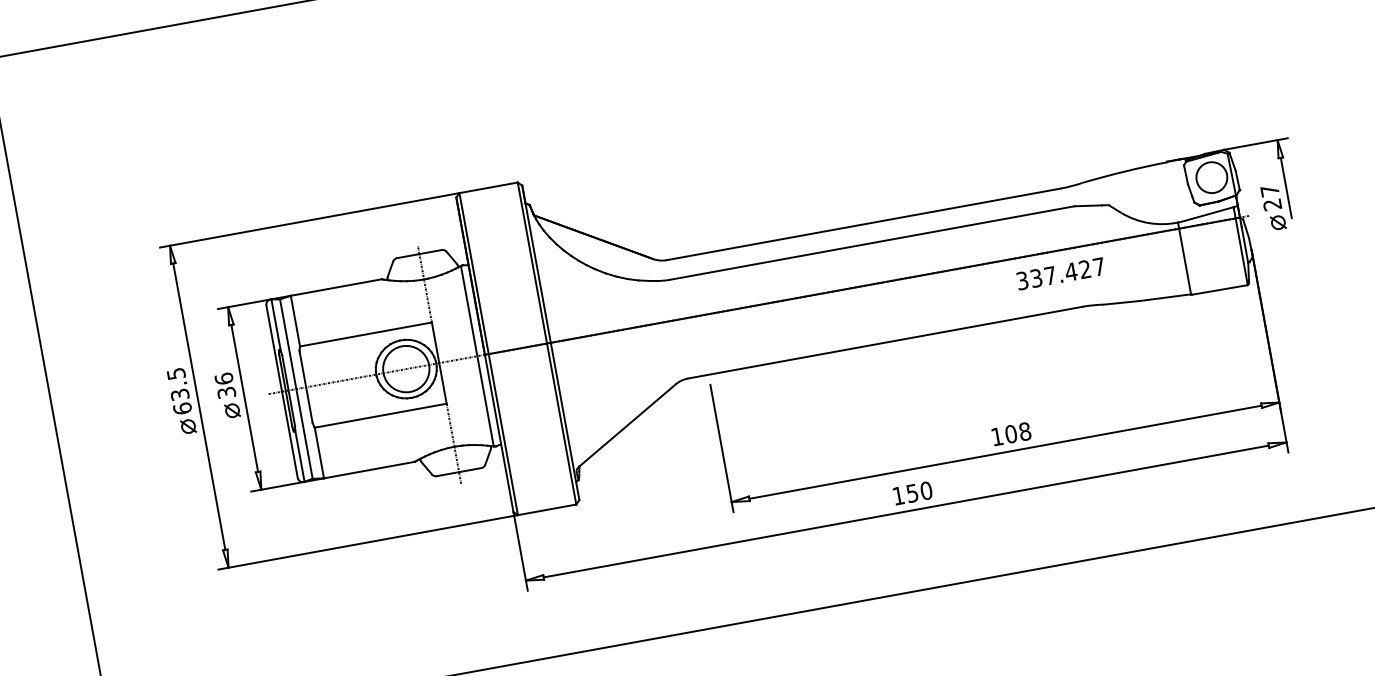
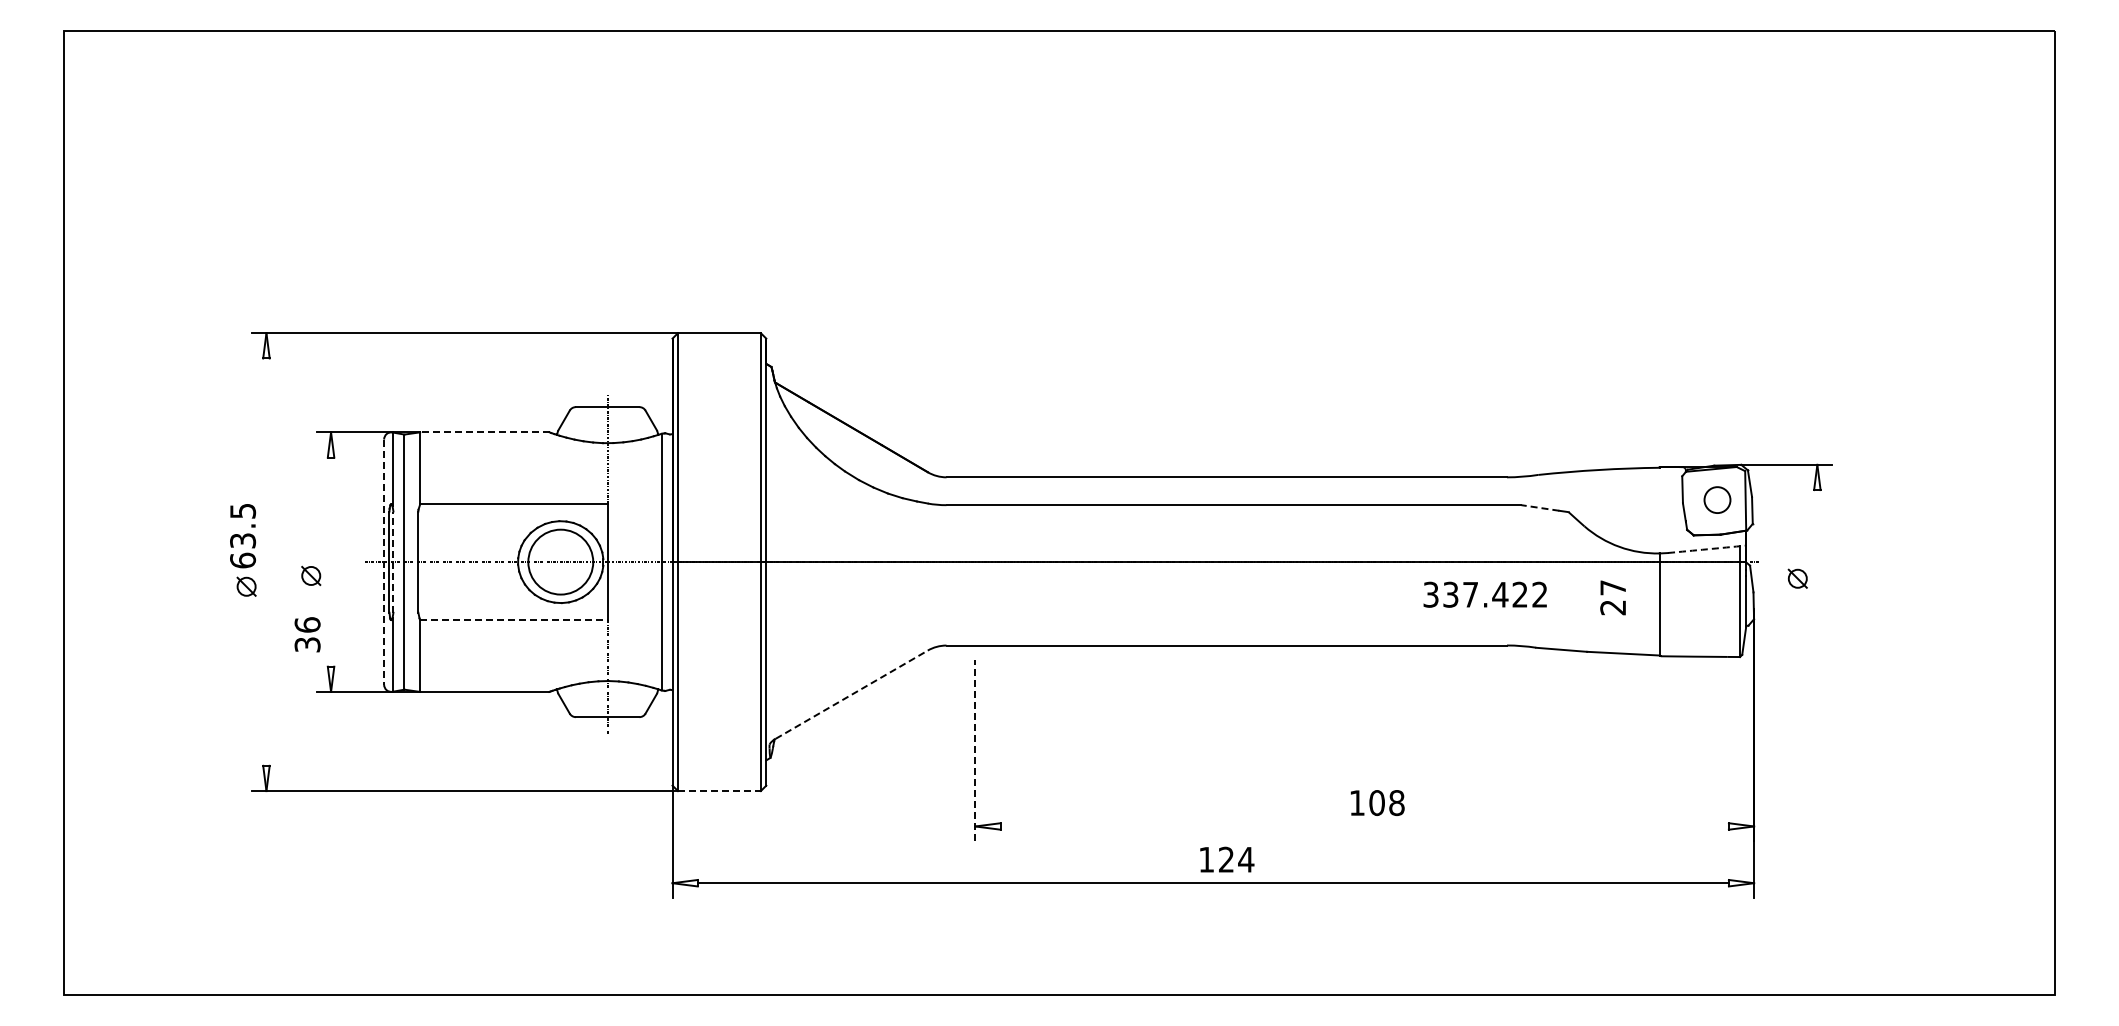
circle: (1211, 177) -> (1717, 499), size x0.6
line: (1286, 187) -> (1817, 532), removed
text: (1270, 197) -> (1612, 597), moved
line: (1087, 205) -> (1539, 507), solid -> dashed
arc: (1211, 213) -> (1707, 549), solid -> dashed
text: (1098, 266) -> (1539, 594), 337.427 -> 337.422
line: (336, 287) -> (484, 432), solid -> dashed
text: (225, 385) -> (307, 634), moved
line: (288, 390) -> (393, 562), solid -> dashed
line: (282, 391) -> (384, 562), solid -> dashed
line: (244, 397) -> (331, 561), removed
line: (199, 406) -> (266, 561), removed
line: (380, 415) -> (513, 619), solid -> dashed
line: (627, 425) -> (851, 694), solid -> dashed
line: (721, 447) -> (975, 749), solid -> dashed
line: (1005, 452) -> (1364, 826), removed
text: (919, 491) -> (1236, 859), 150 -> 124
line: (547, 510) -> (719, 791), solid -> dashed

